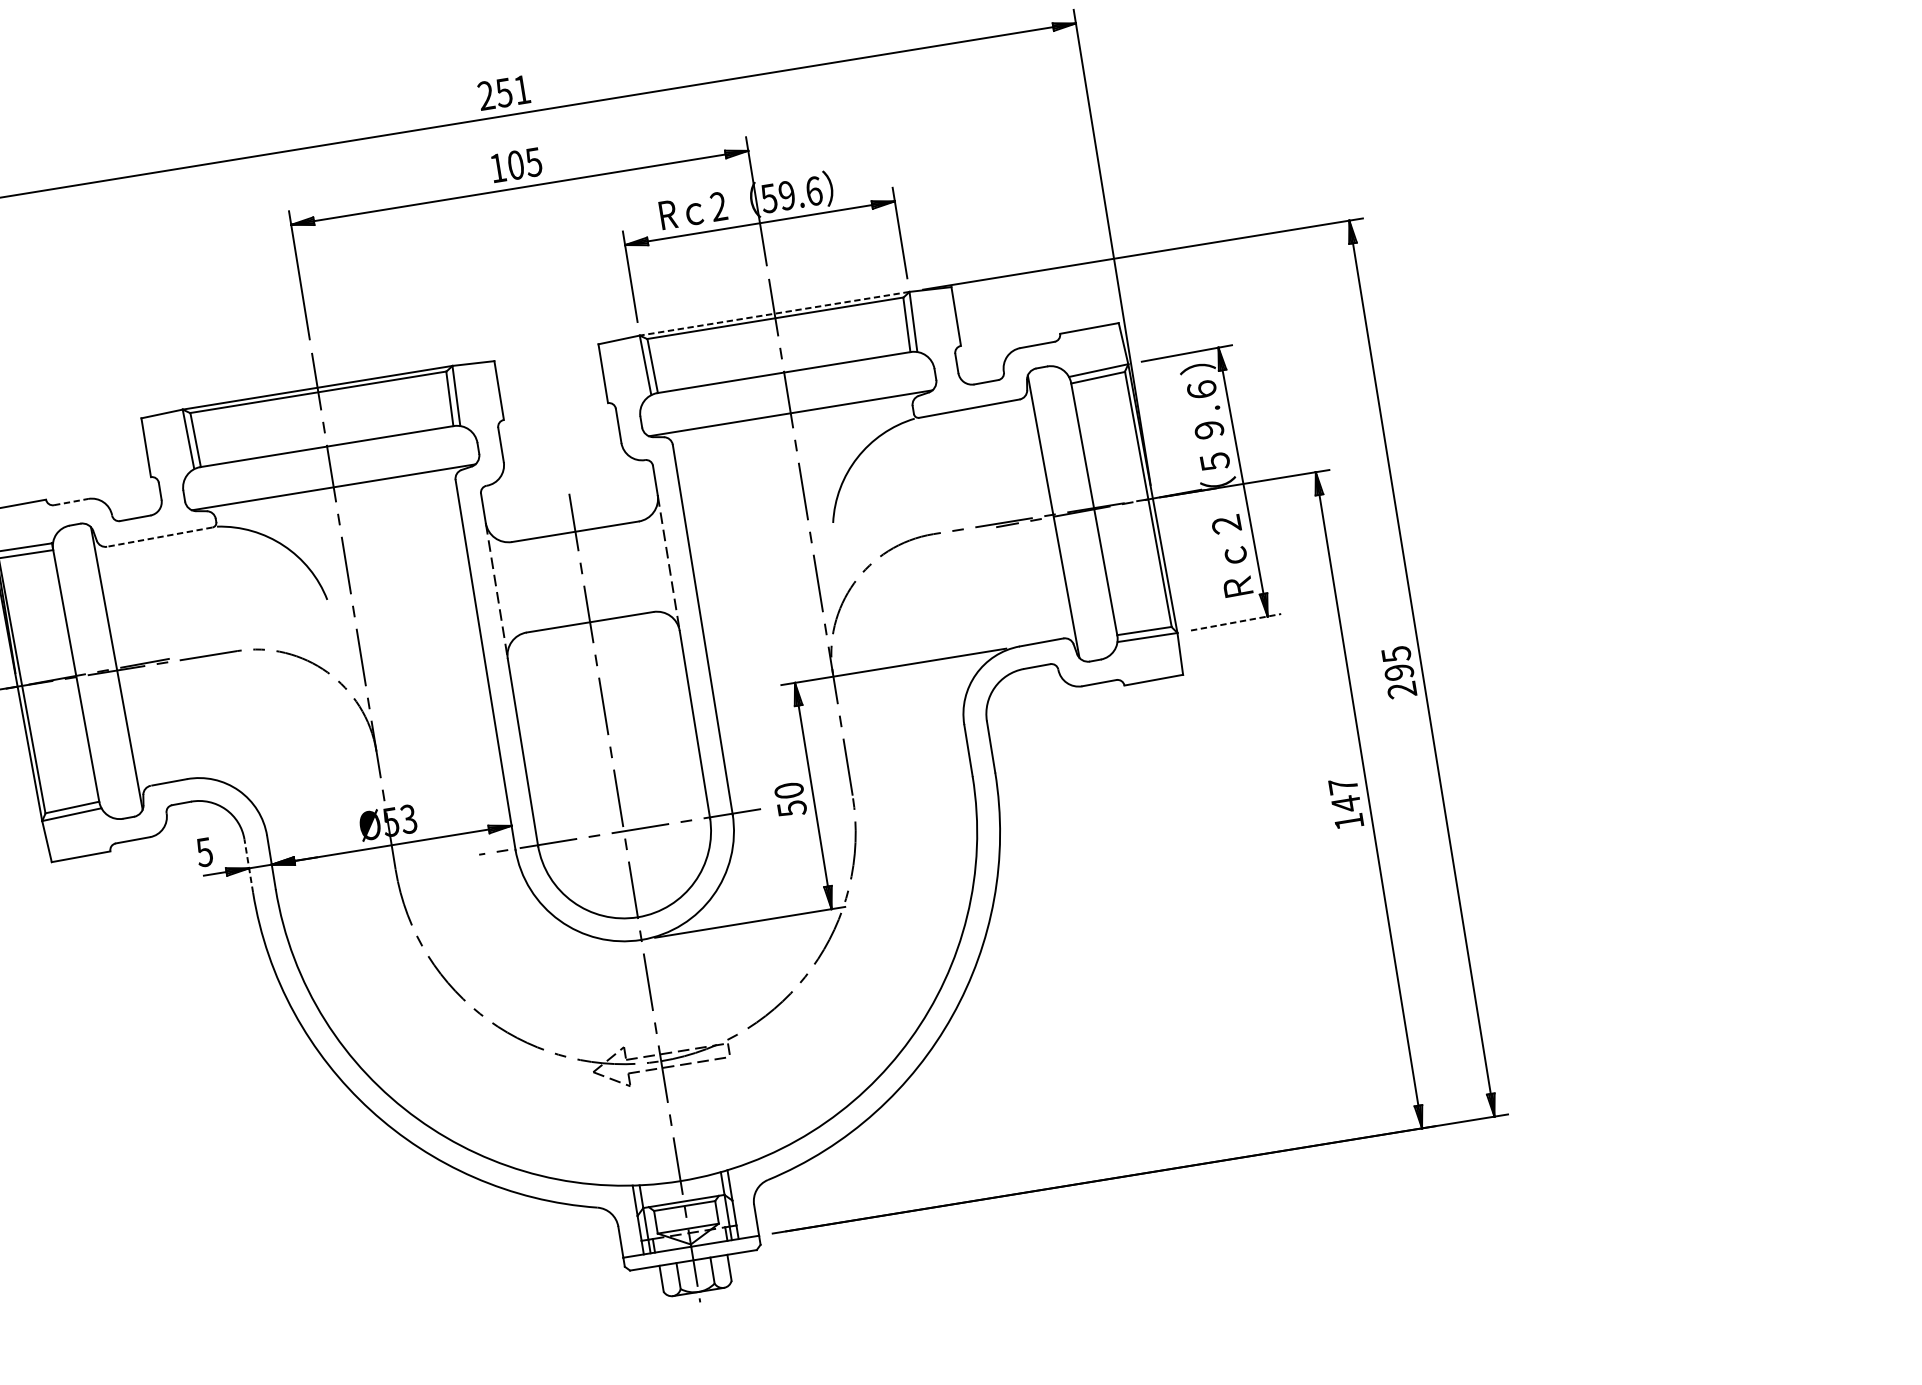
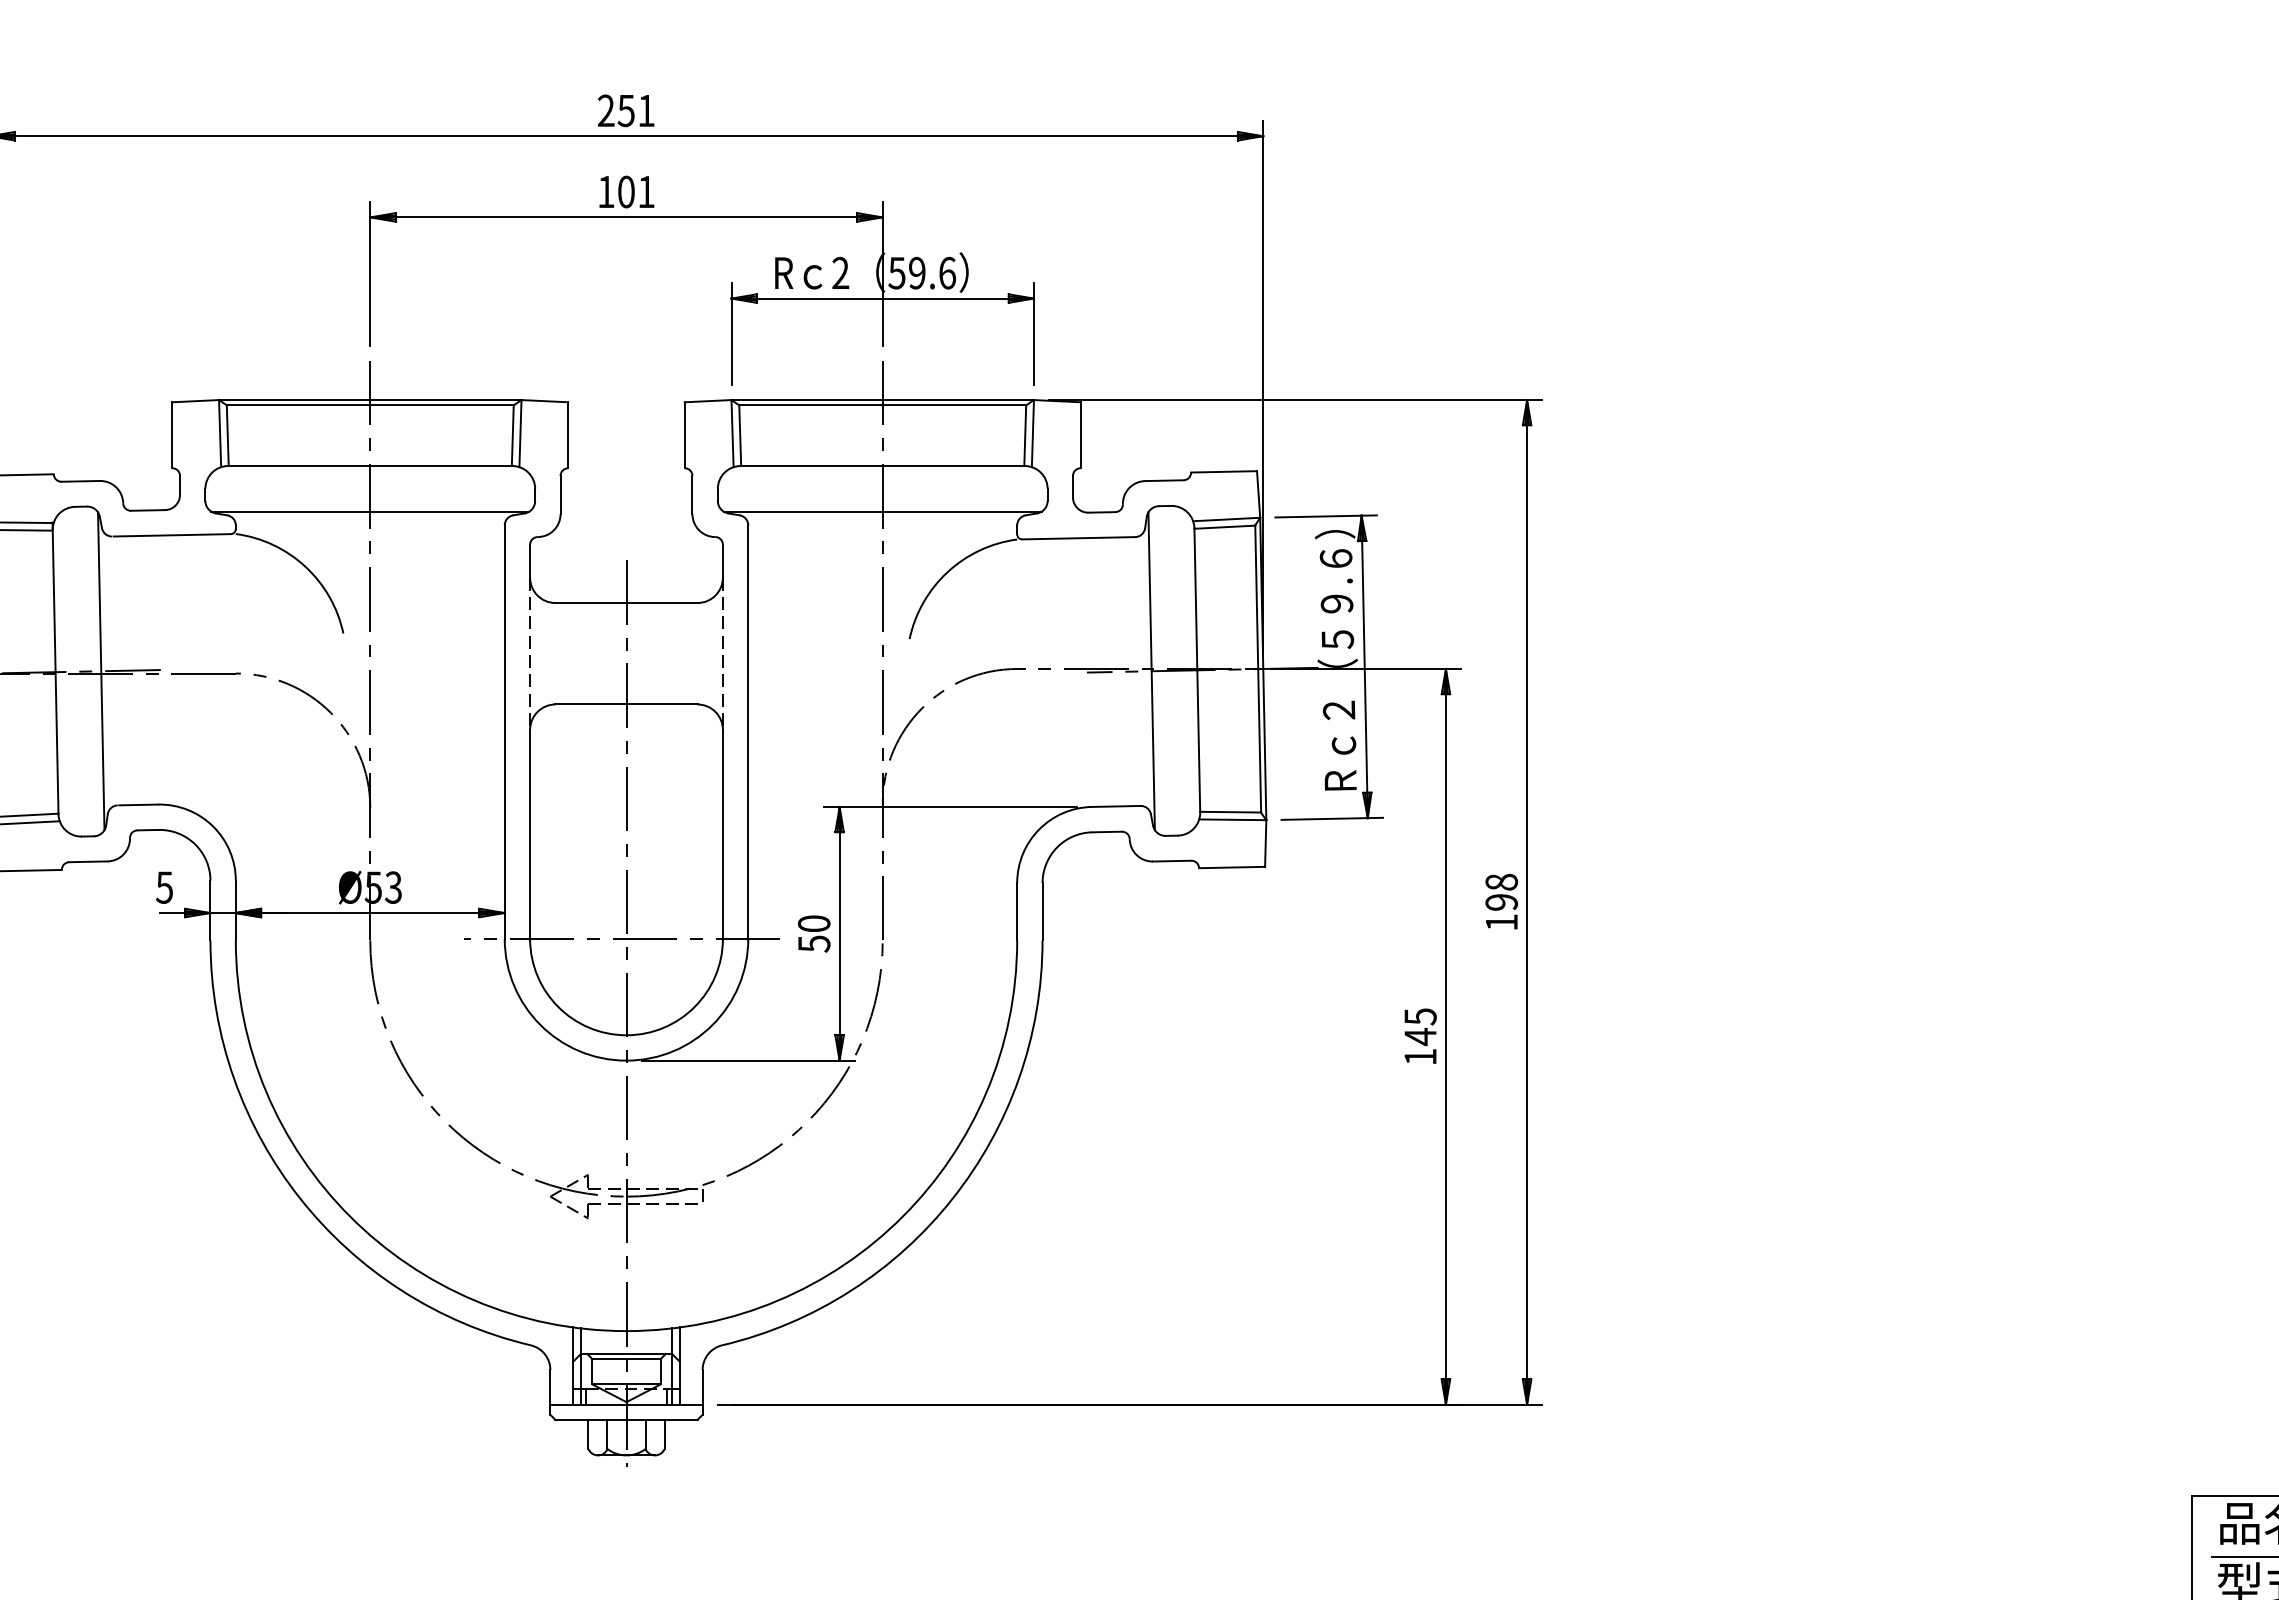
text: (533, 162) -> (645, 192), 105 -> 101
line: (774, 314) -> (882, 400), dashed -> solid
line: (71, 502) -> (81, 481), dashed -> solid
line: (160, 537) -> (172, 535), dashed -> solid
line: (1236, 621) -> (1332, 818), dashed -> solid
text: (1398, 671) -> (1501, 901), 295 -> 198
text: (1343, 785) -> (1420, 1016), 147 -> 145
line: (248, 866) -> (210, 910), dashed -> solid

